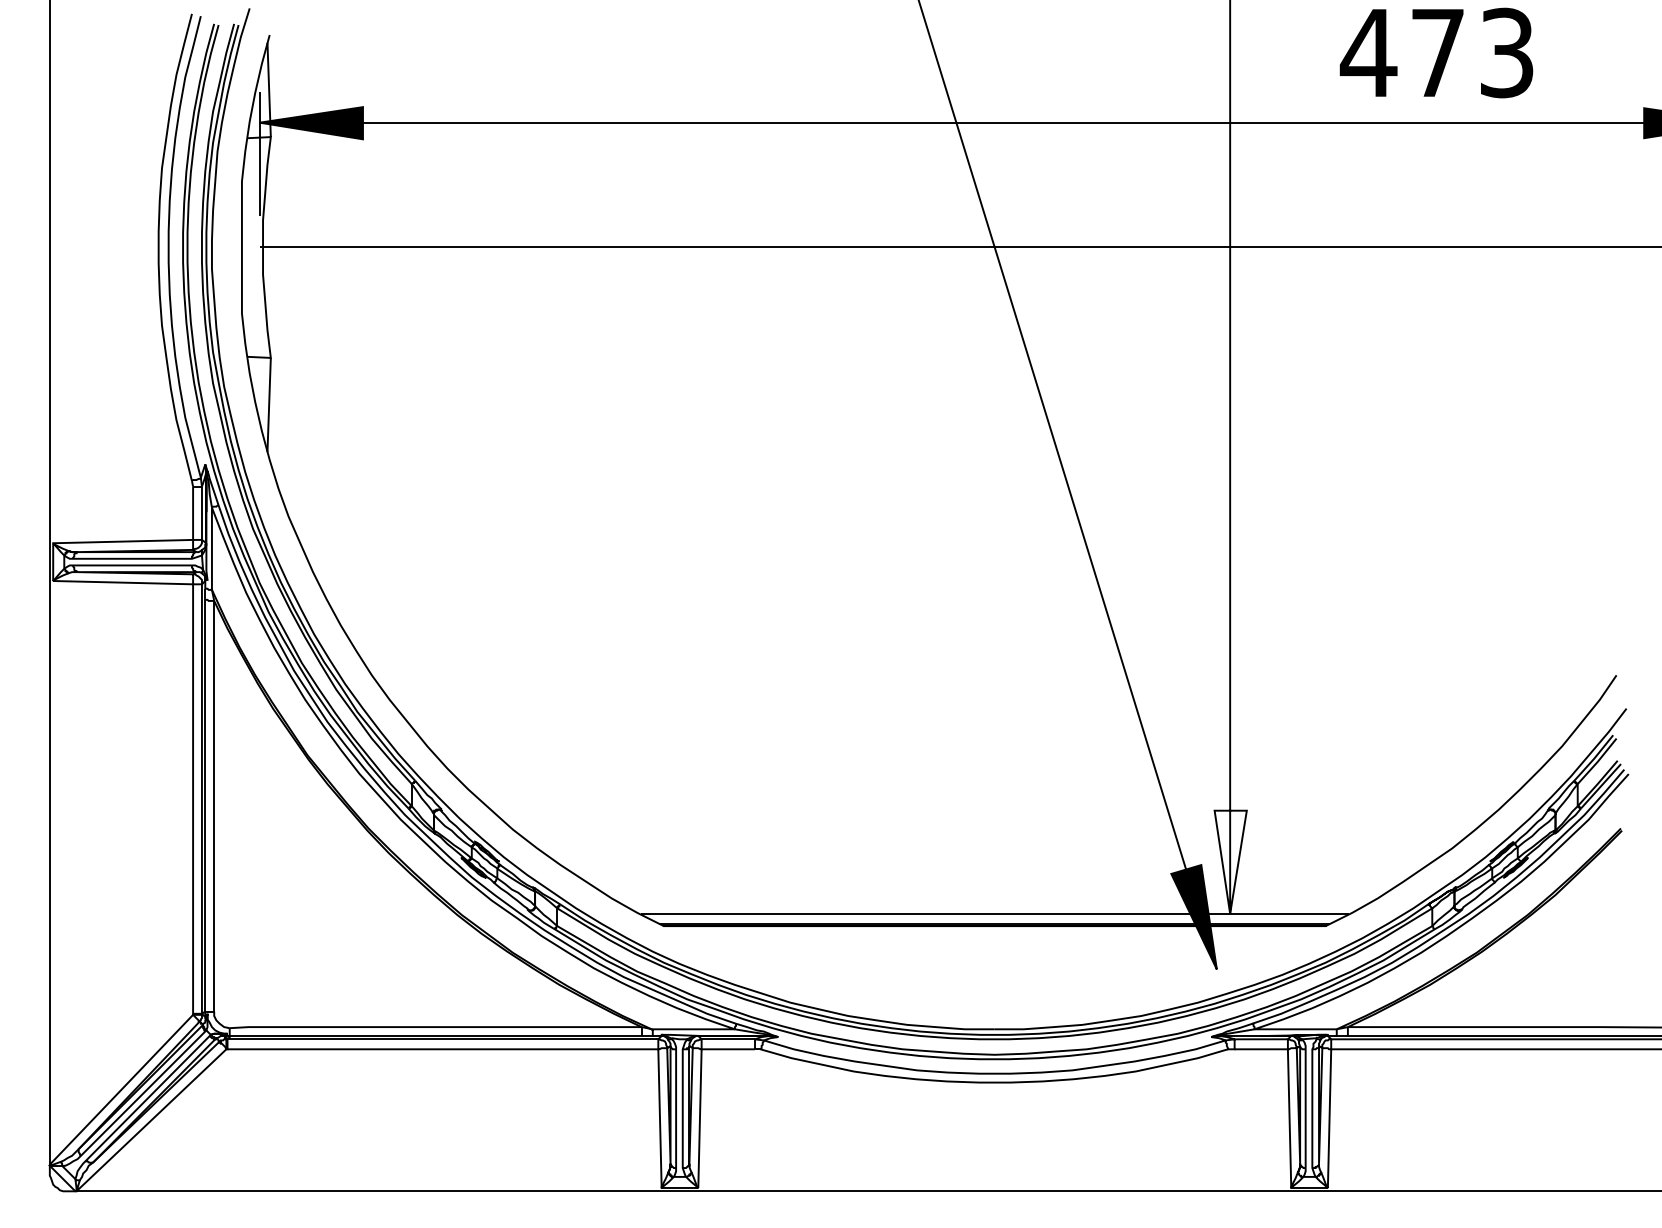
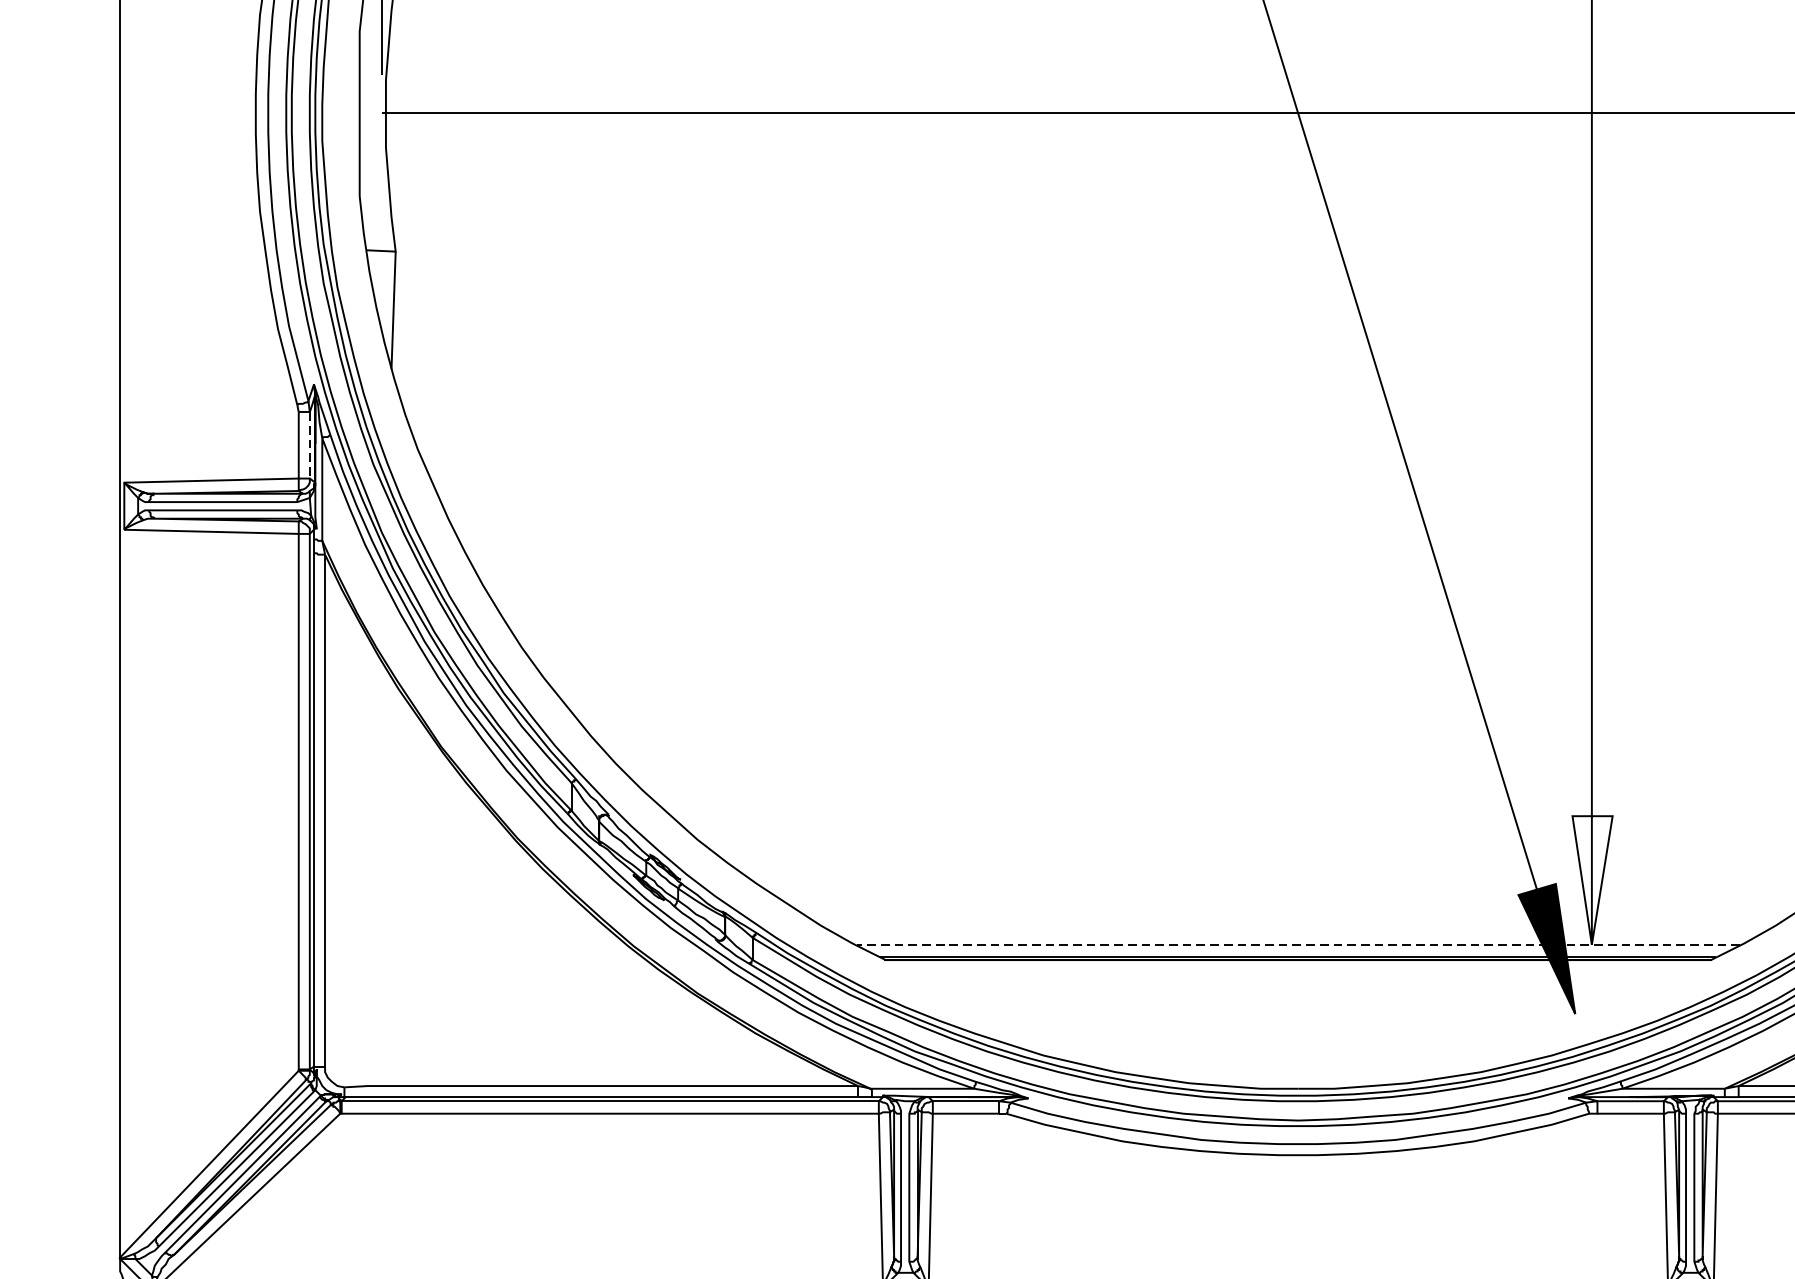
line: (201, 513) -> (309, 445), solid -> dashed
line: (994, 913) -> (1298, 944), solid -> dashed

